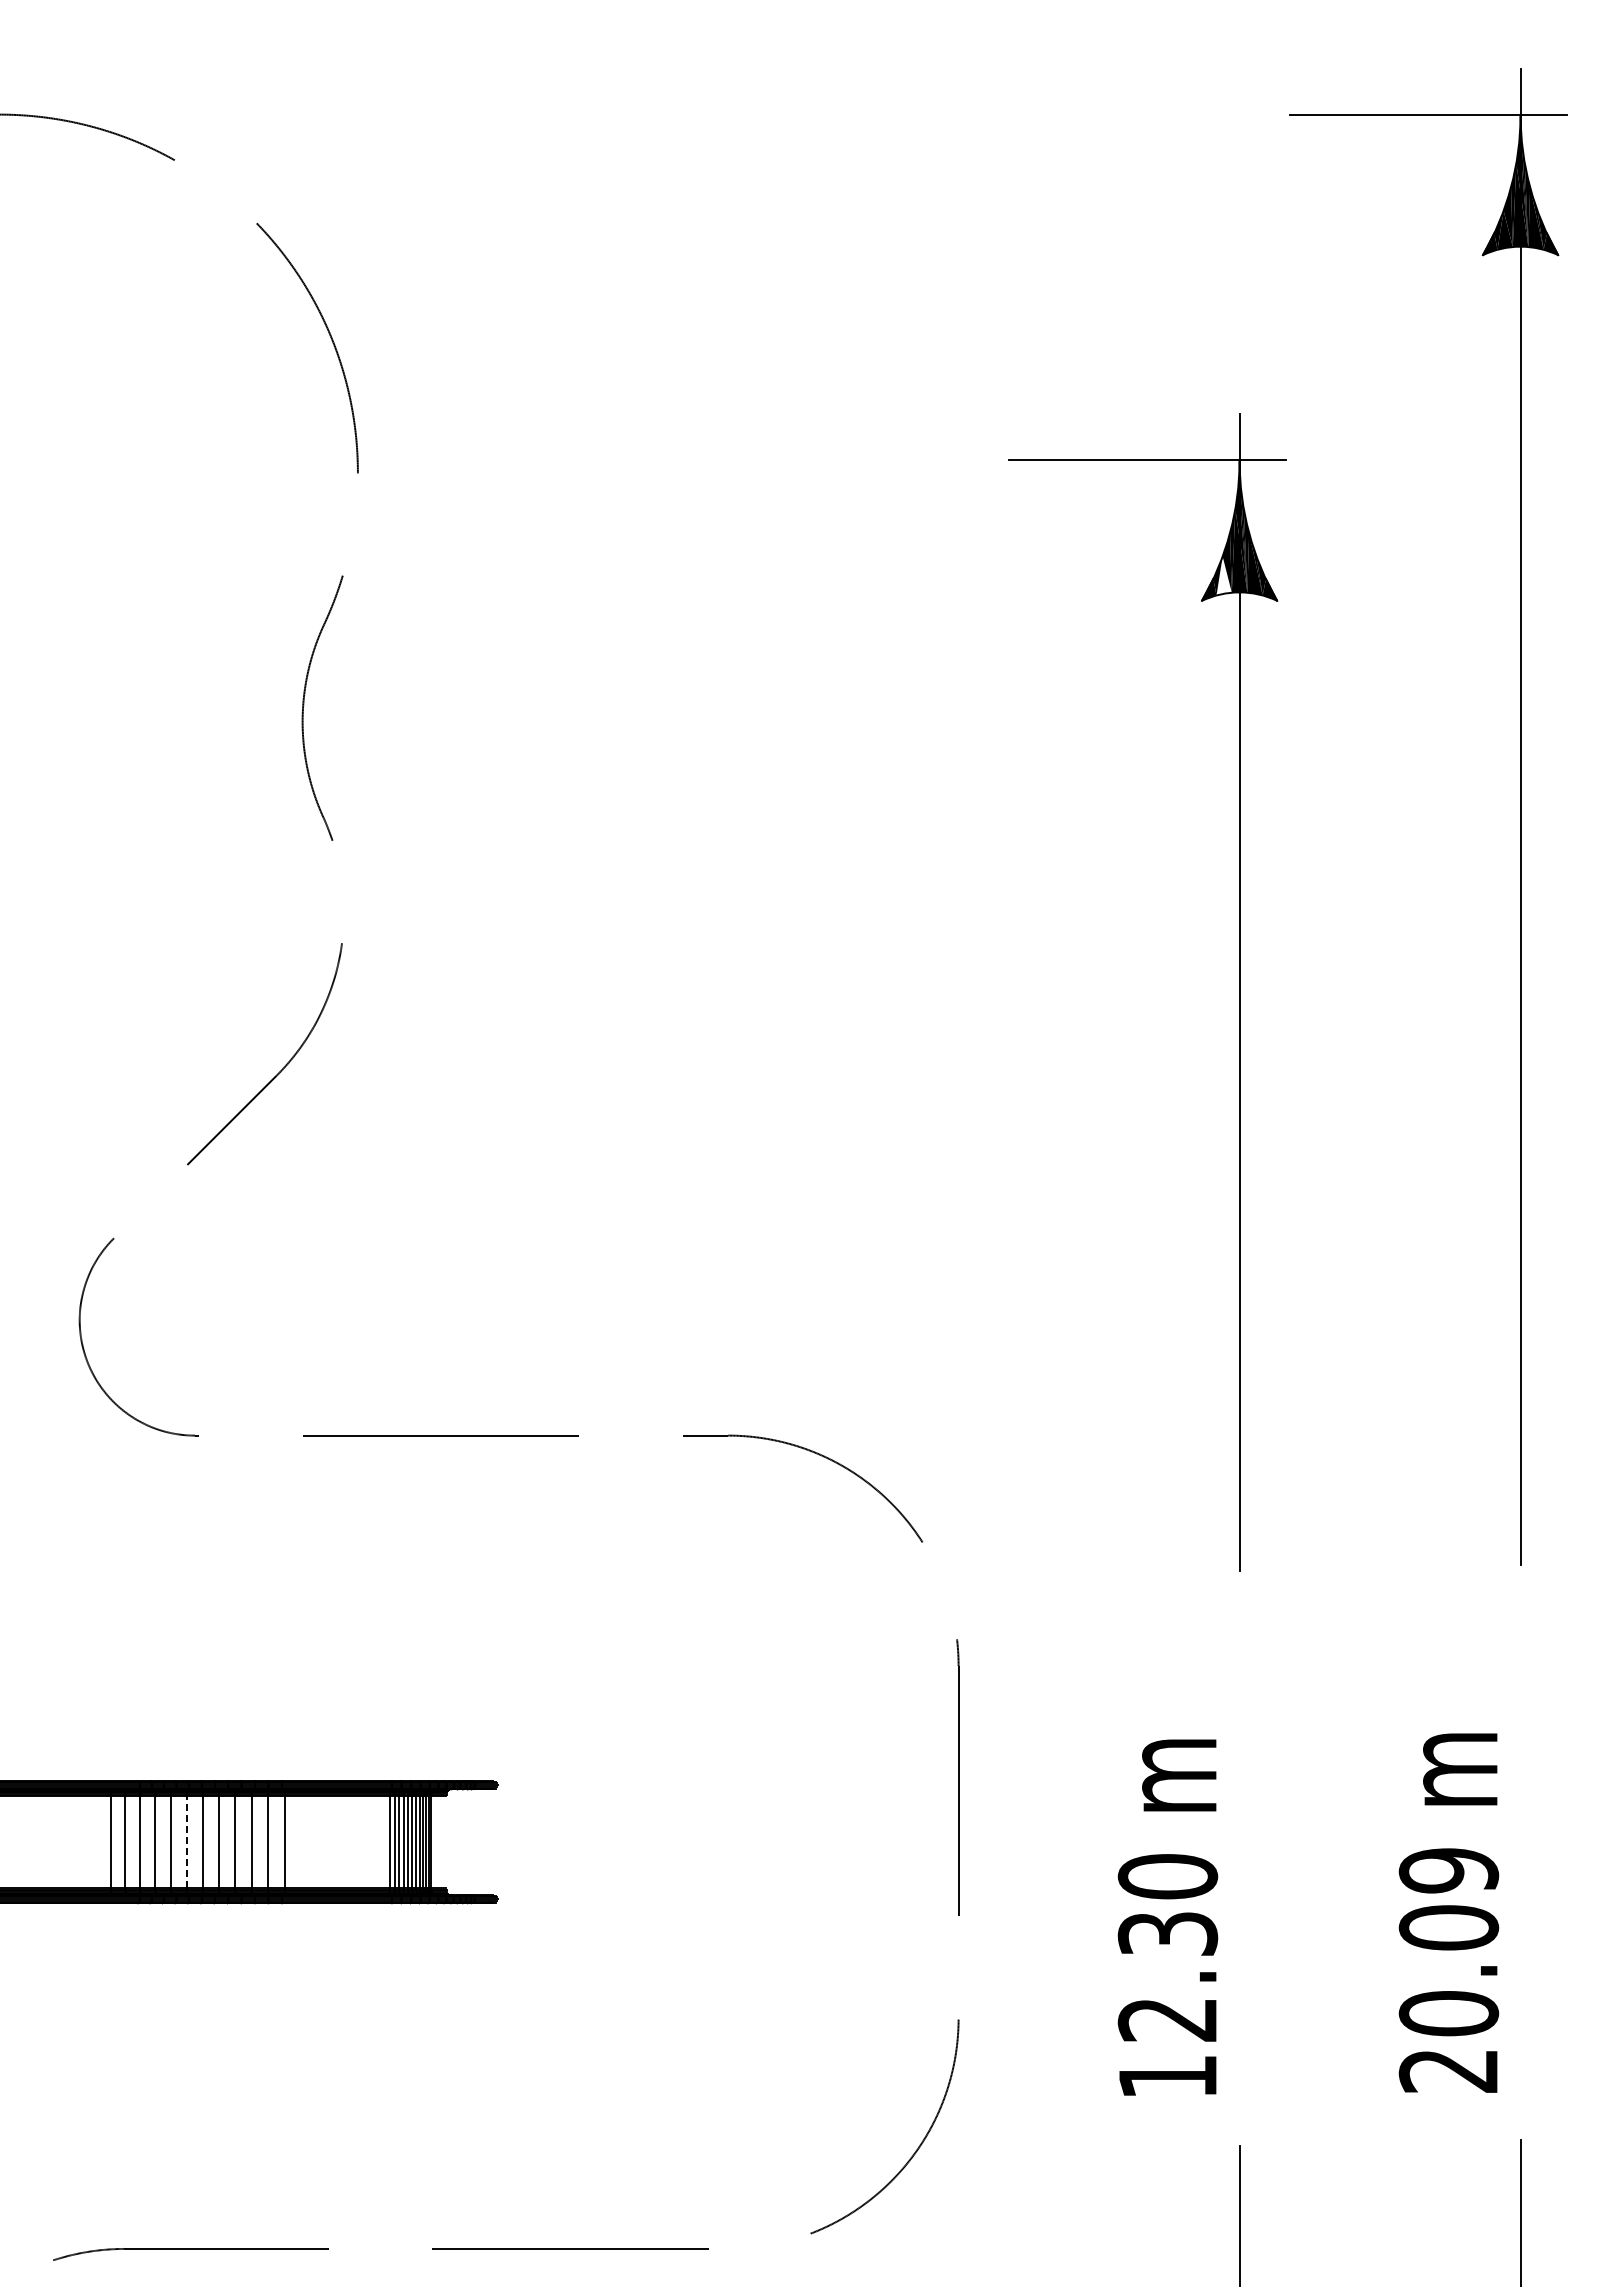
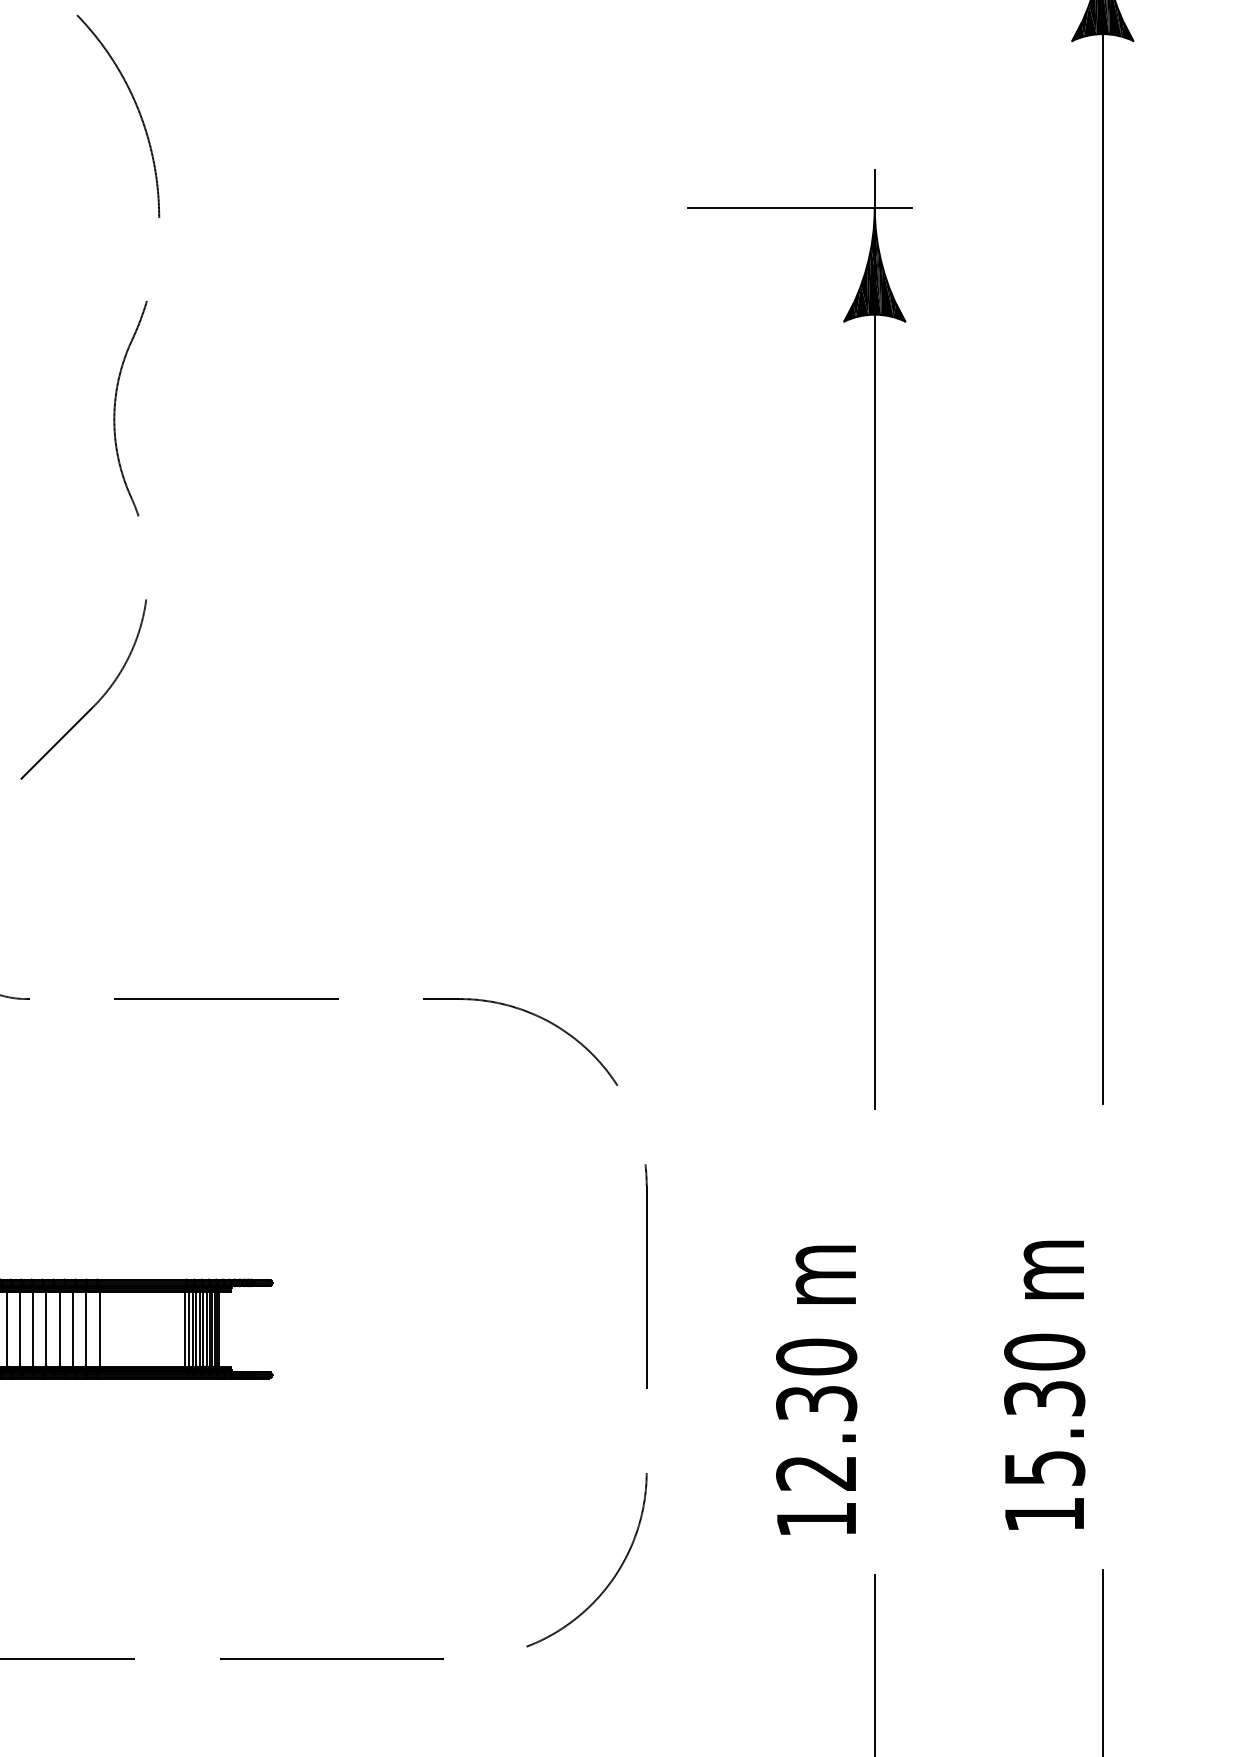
fill: (1223, 575) -> (861, 300), added
line: (186, 1841) -> (20, 1328), dashed -> solid
text: (1448, 1970) -> (1044, 1433), 20.09 -> 15.30

